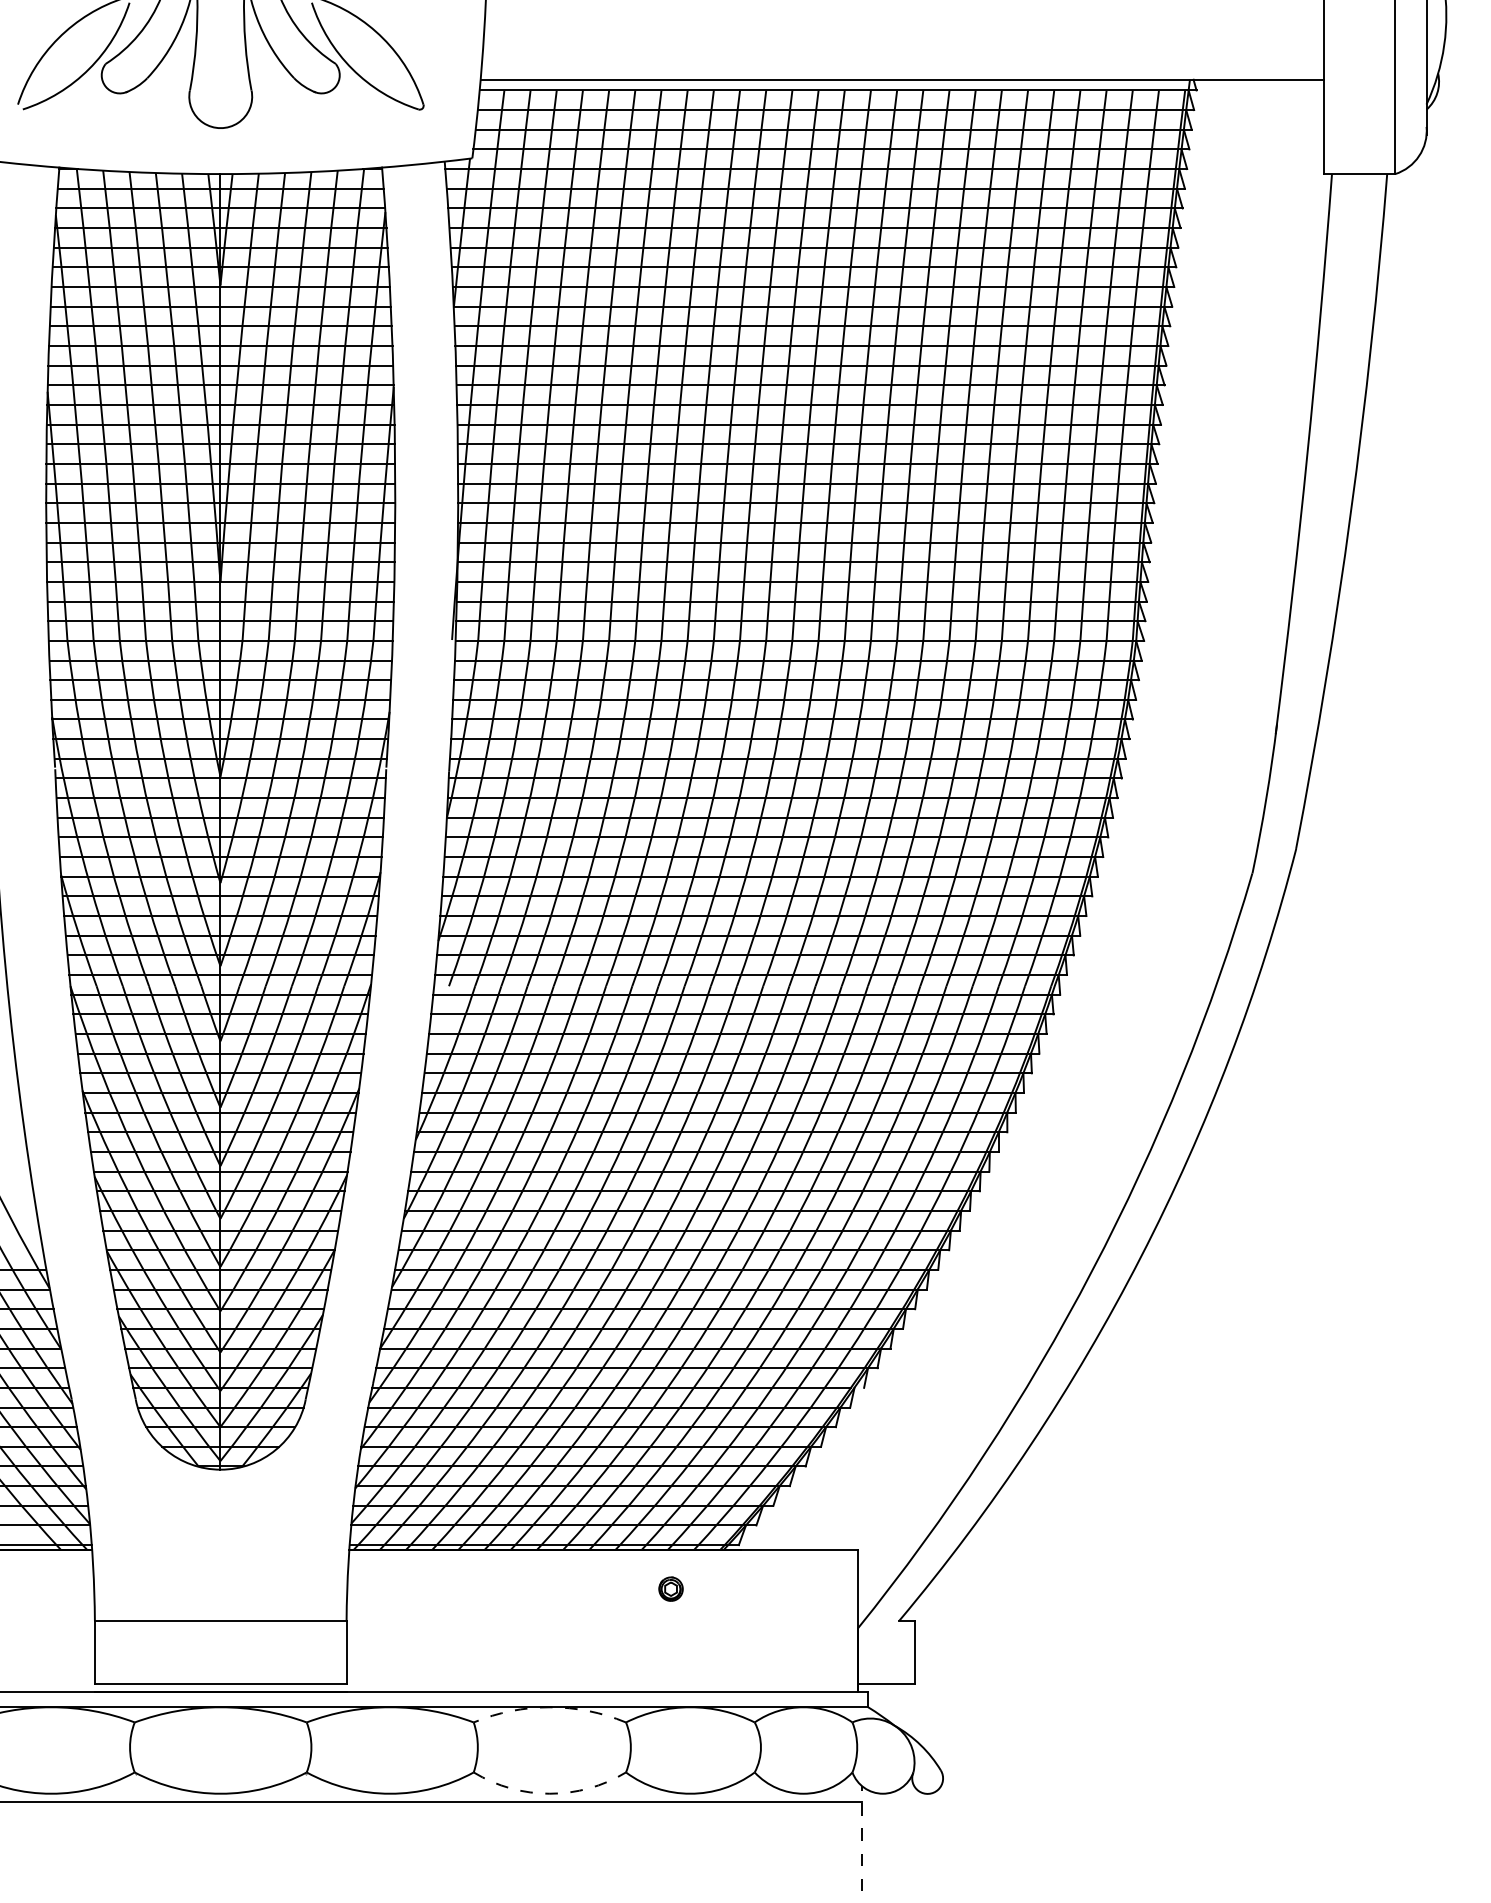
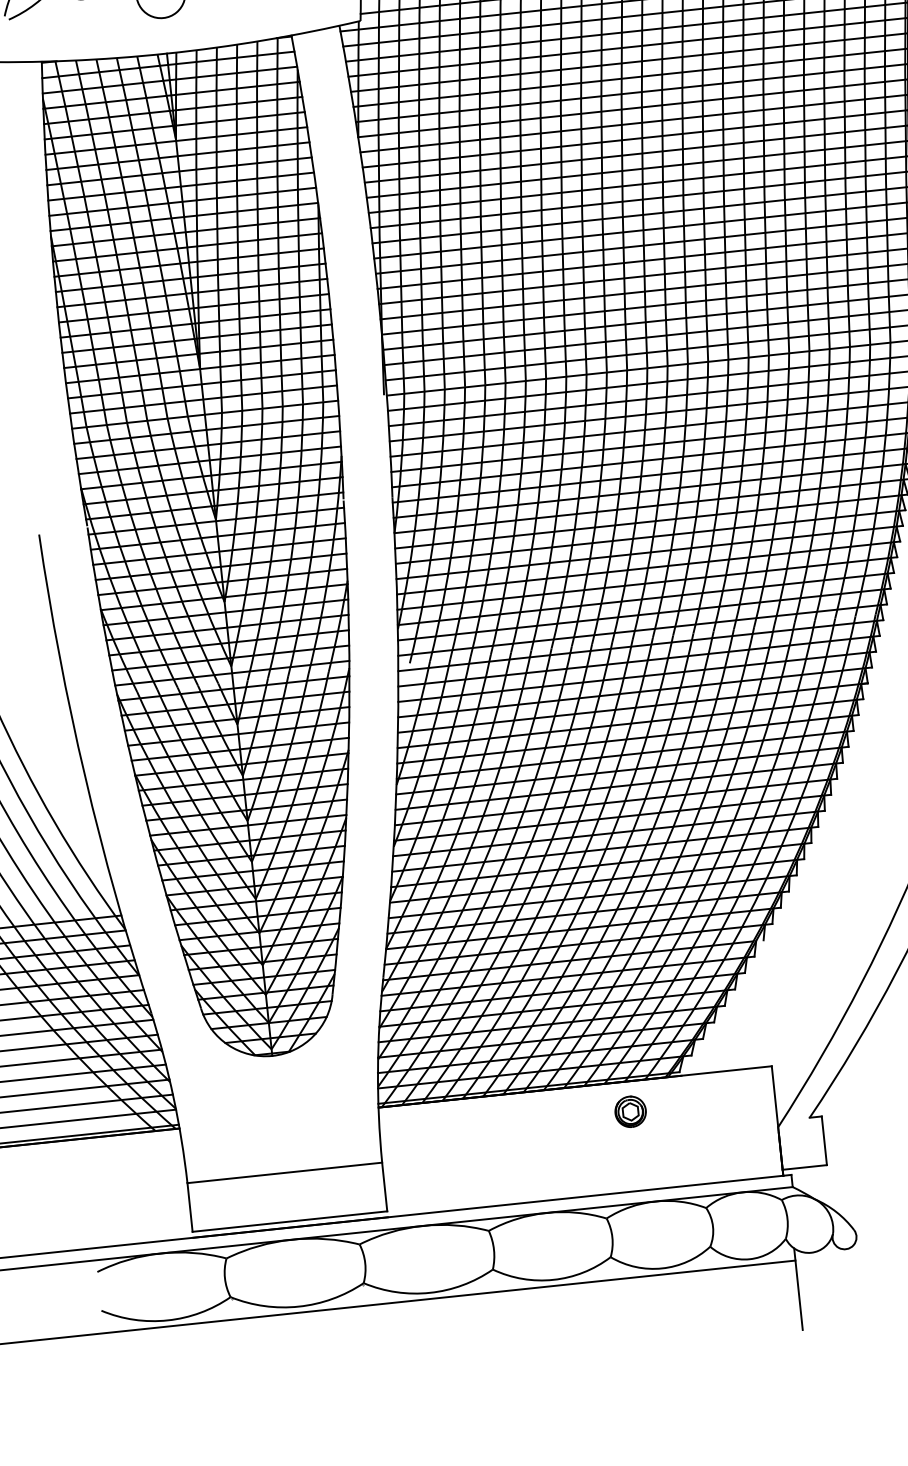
part: (670, 1588) -> (630, 1111), size x1.67
arc: (549, 1707) -> (546, 1213), dashed -> solid
arc: (549, 1793) -> (553, 1279), dashed -> solid
line: (861, 1838) -> (798, 1289), dashed -> solid

